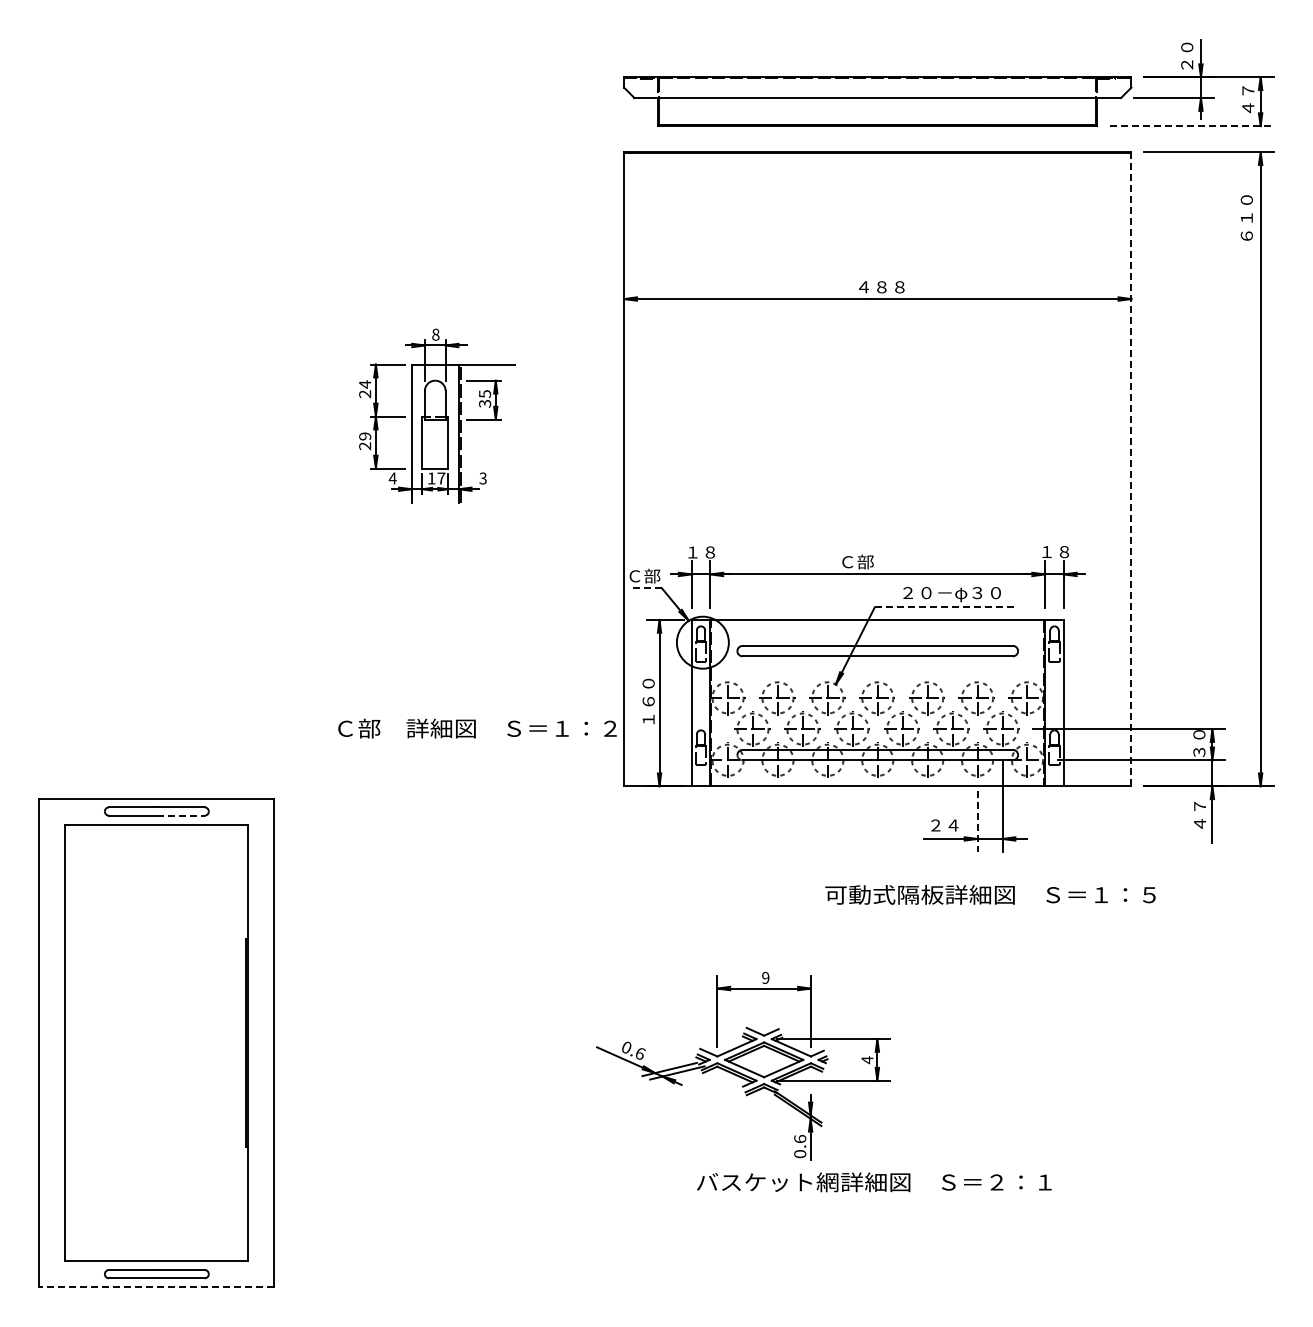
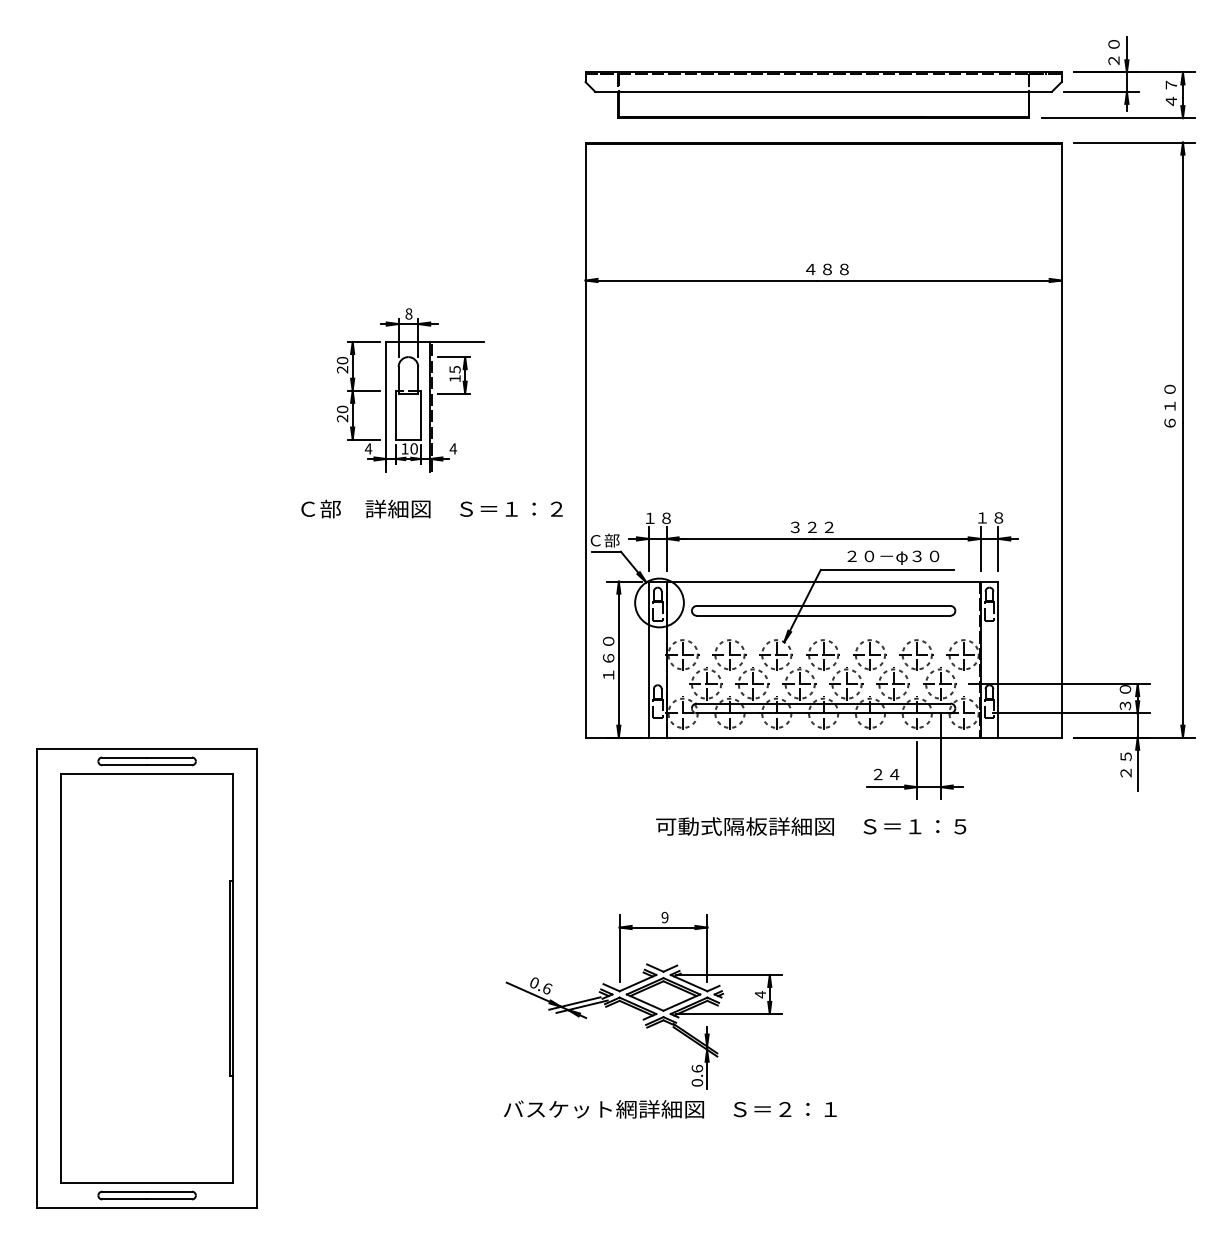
line: (1191, 126) -> (1118, 118), dashed -> solid
text: (1246, 217) -> (1169, 405), moved
text: (365, 384) -> (342, 360), 24 -> 20
text: (485, 403) -> (455, 378), 35 -> 15
text: (365, 436) -> (342, 409), 29 -> 20
line: (1131, 469) -> (1061, 440), dashed -> solid
text: (441, 478) -> (414, 448), 17 -> 10
text: (483, 478) -> (453, 448), 3 -> 4
text: (865, 561) -> (812, 526), Ｃ部 -> ３２２
line: (646, 588) -> (606, 552), dashed -> solid
line: (945, 607) -> (887, 569), dashed -> solid
text: (477, 728) -> (432, 508), moved
line: (180, 815) -> (169, 765), dashed -> solid
text: (1200, 815) -> (1126, 765), ４７ -> ２５
line: (977, 821) -> (917, 770), dashed -> solid
text: (990, 894) -> (811, 826), moved
part: (743, 1065) -> (644, 999), moved
text: (874, 1182) -> (670, 1109), moved
line: (156, 1287) -> (146, 1208), dashed -> solid

